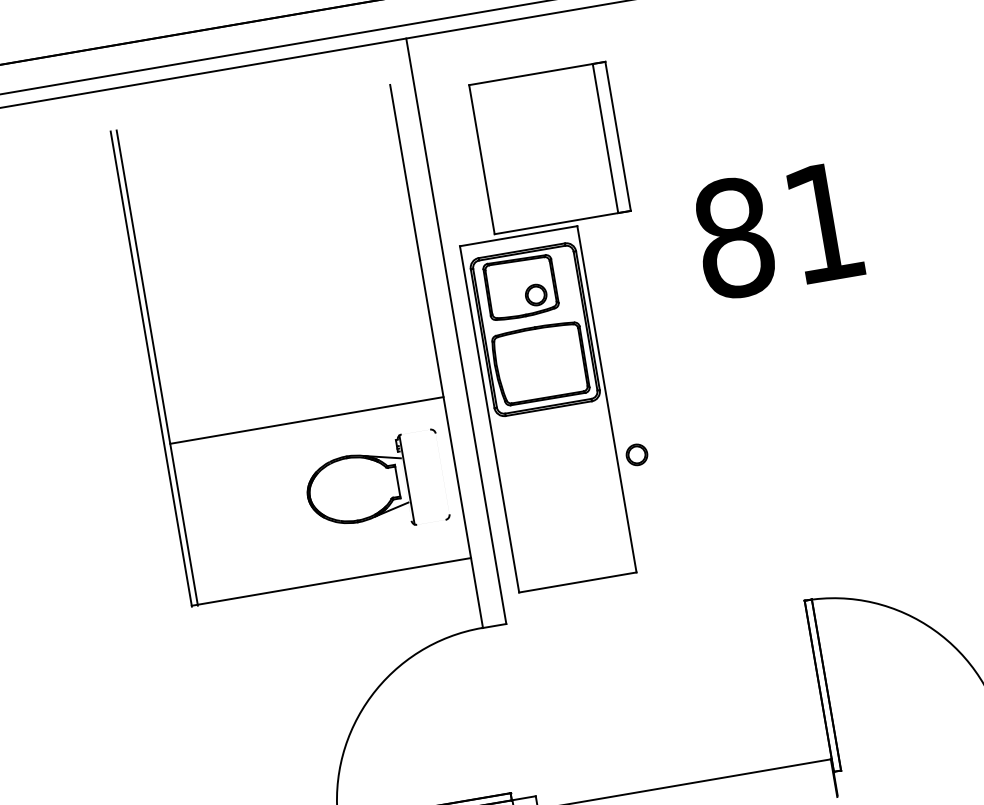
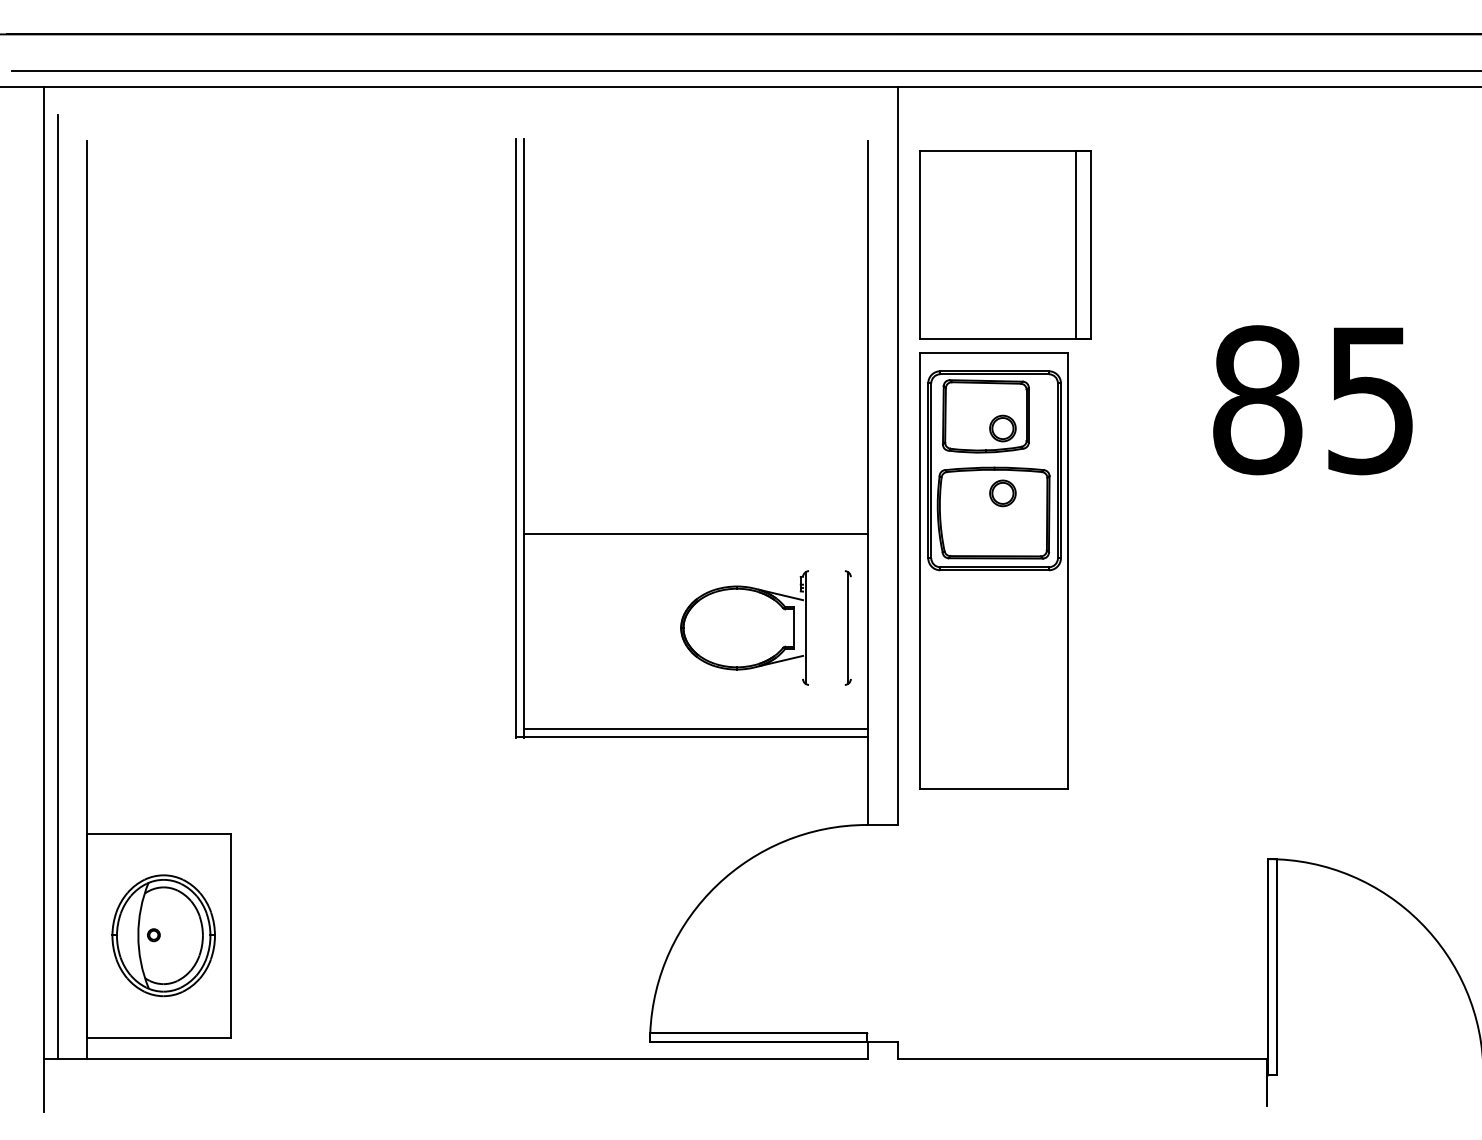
part: (549, 147) -> (1005, 244), moved
text: (824, 223) -> (1370, 401), 81 -> 85
part: (636, 455) -> (1002, 493), moved
line: (439, 473) -> (847, 627), added
line: (333, 575) -> (695, 729), added

